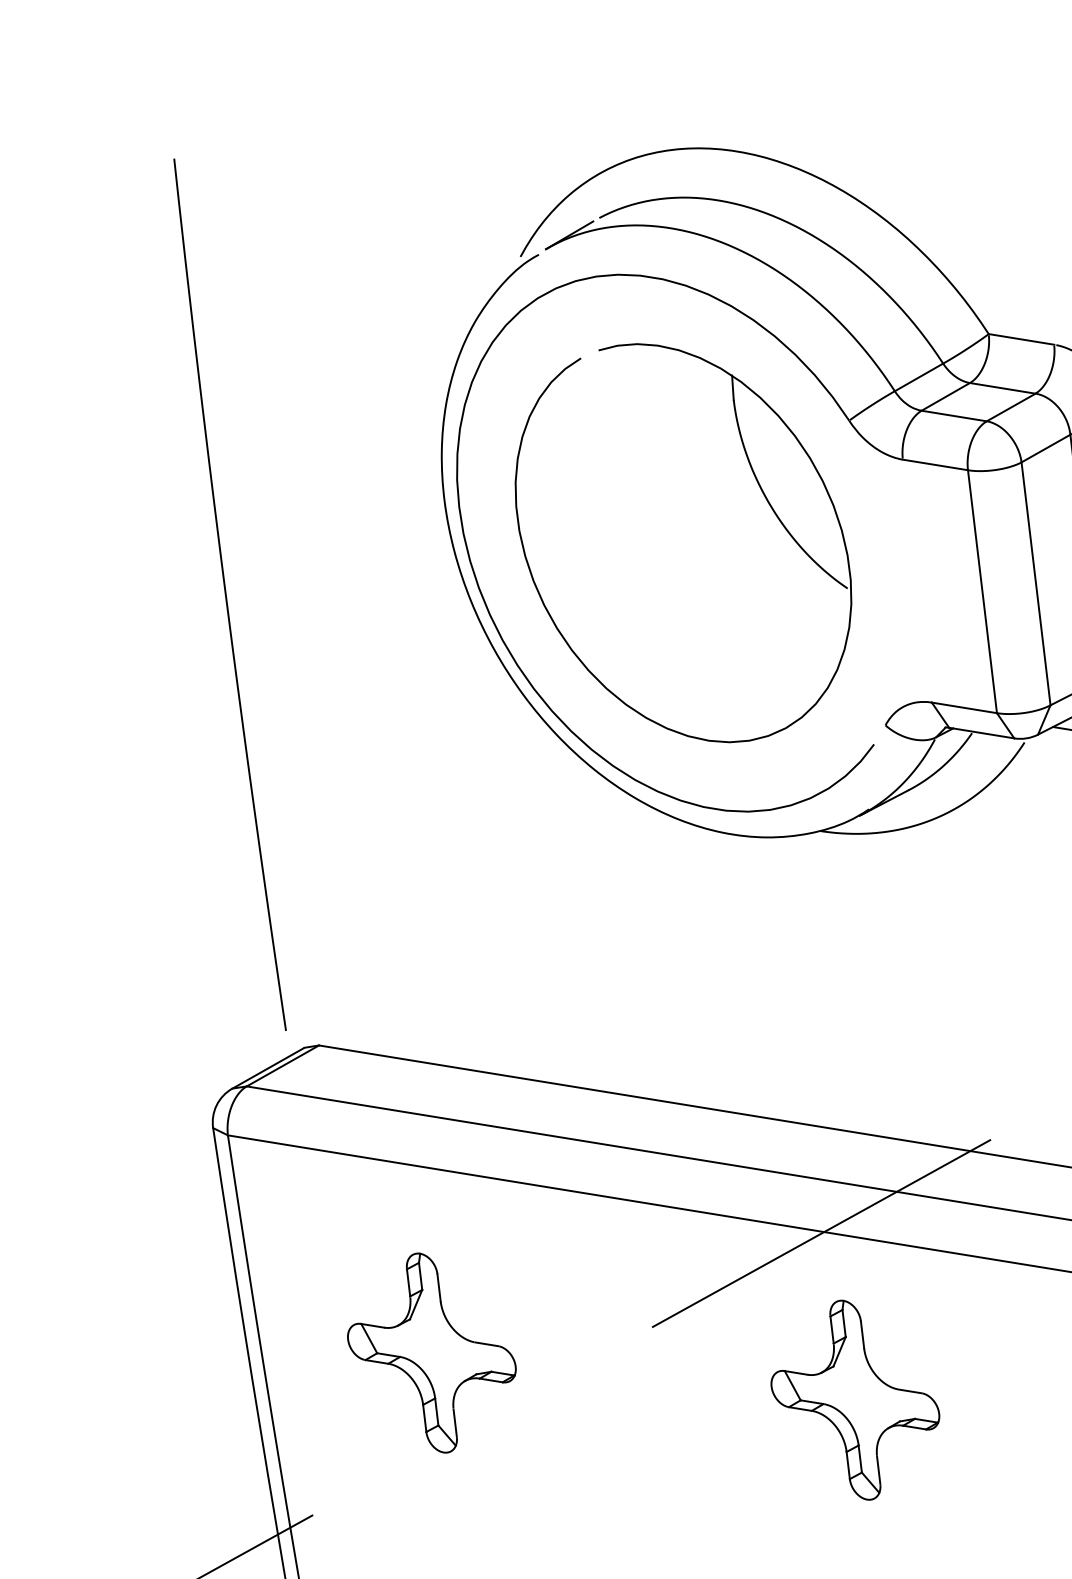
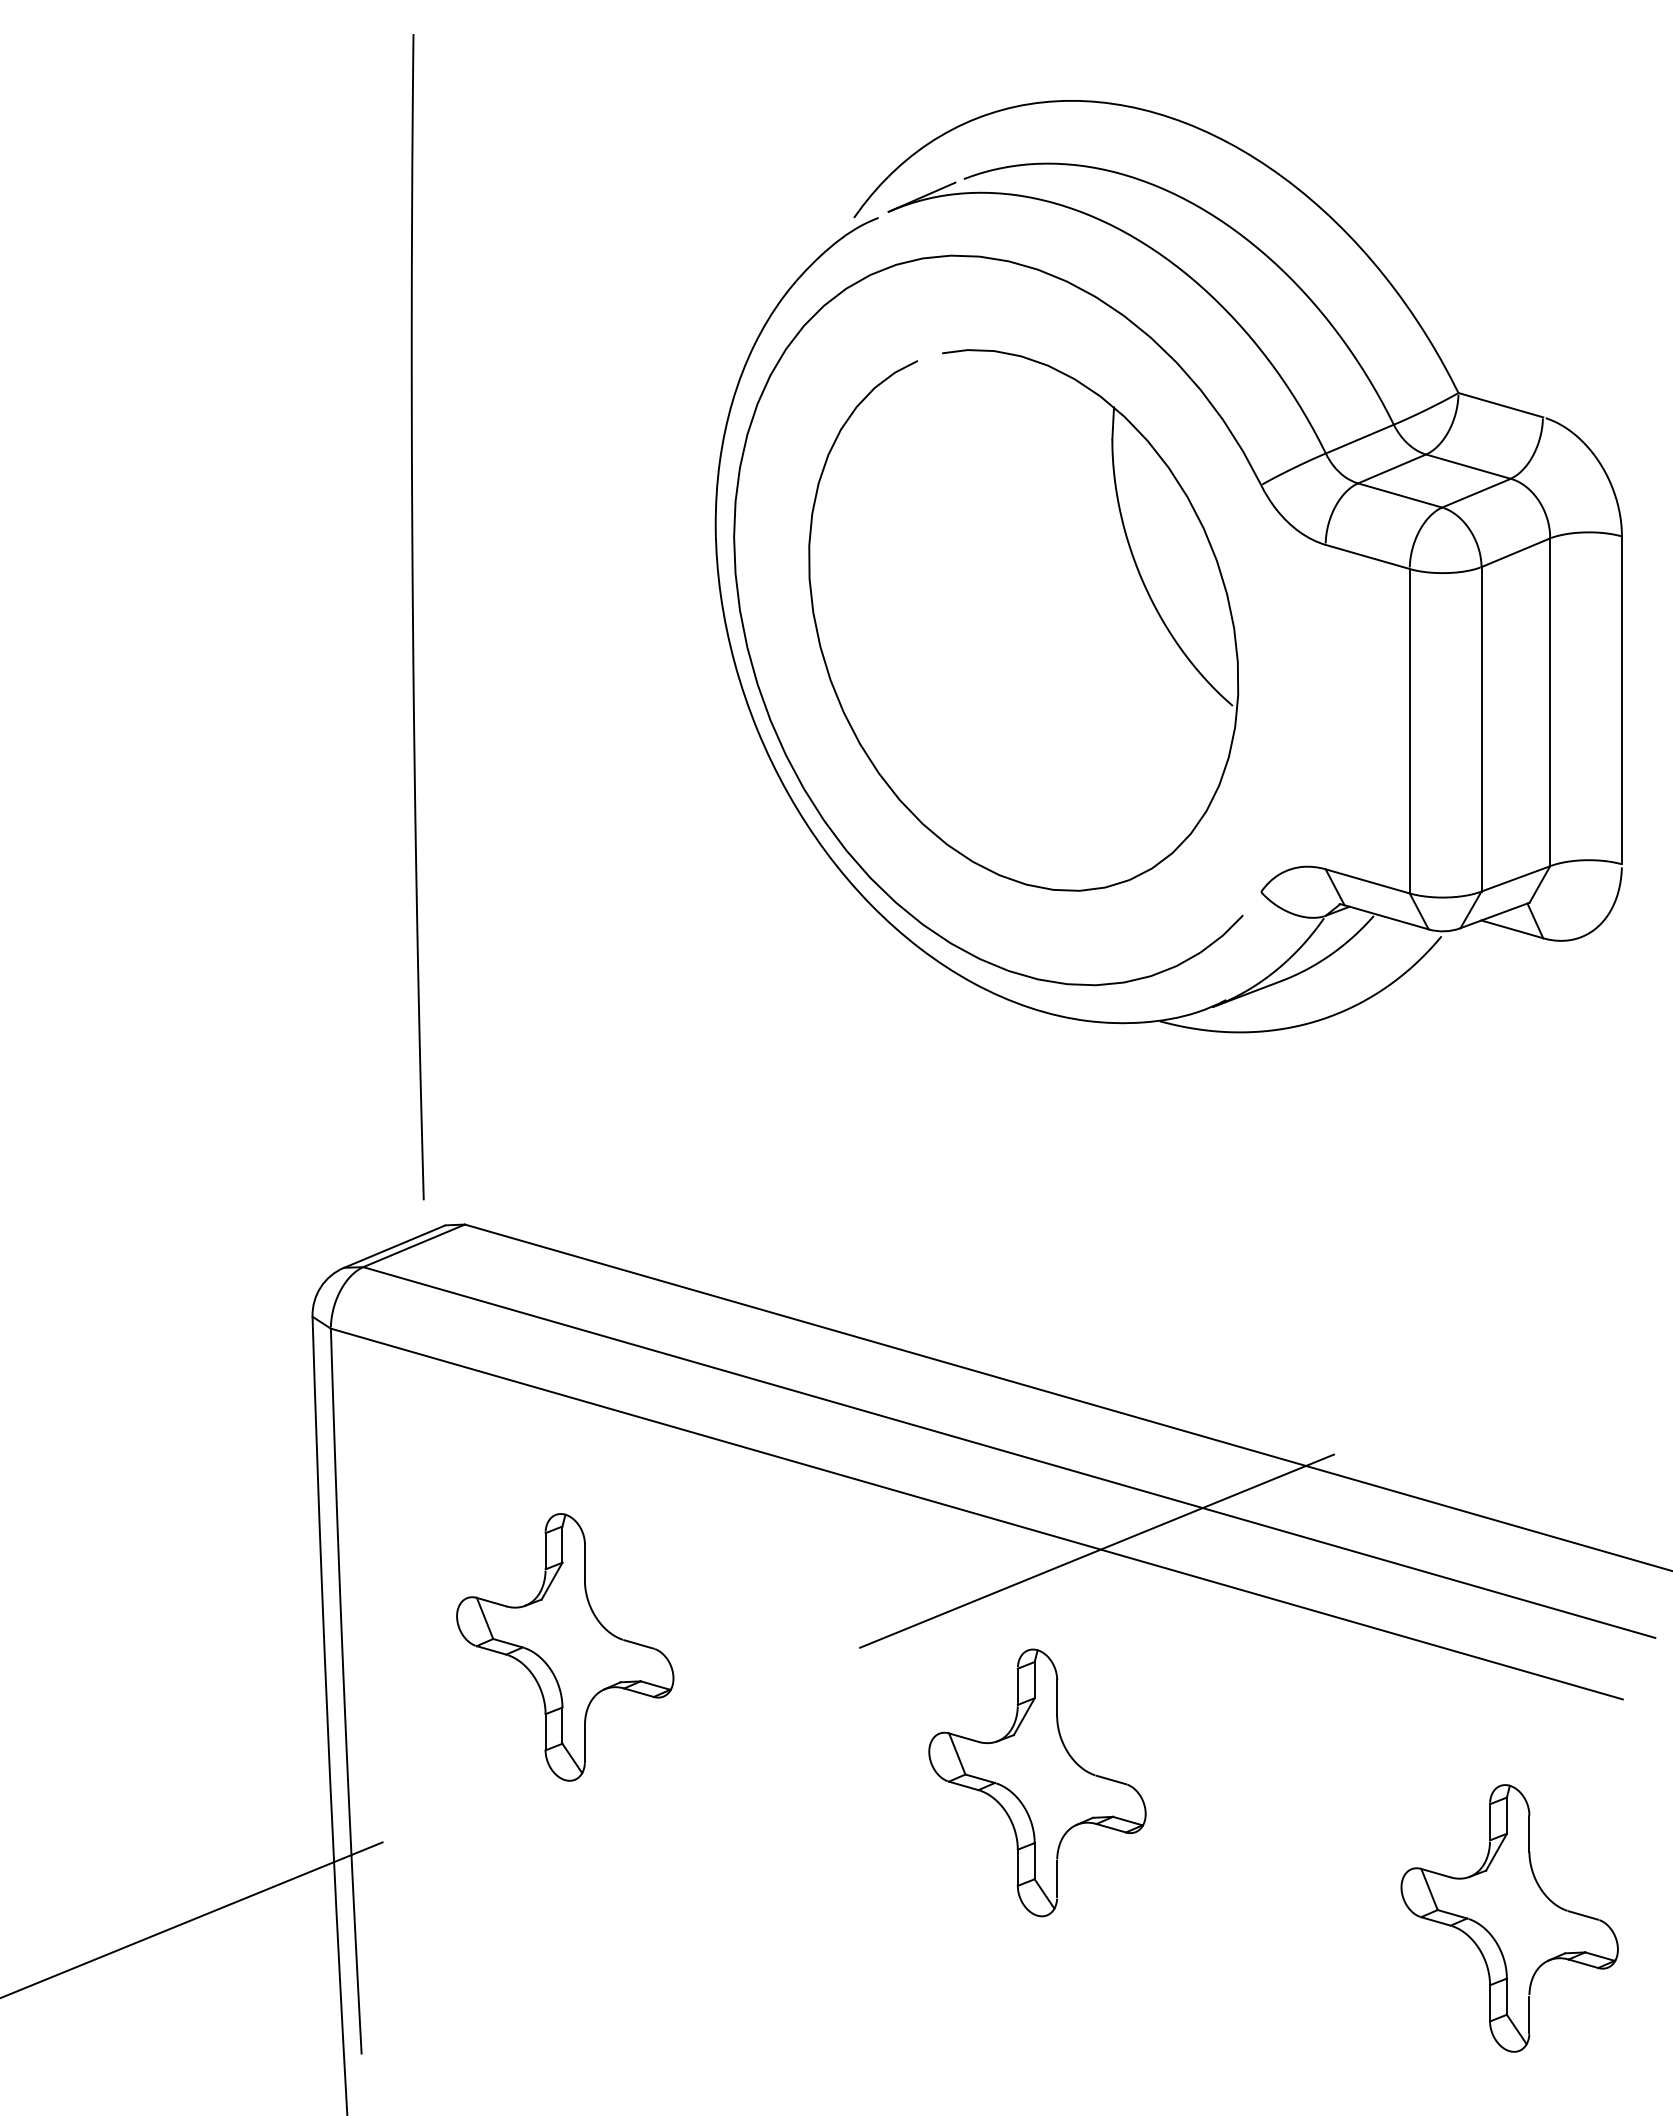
part: (855, 1399) -> (1037, 1782), moved

